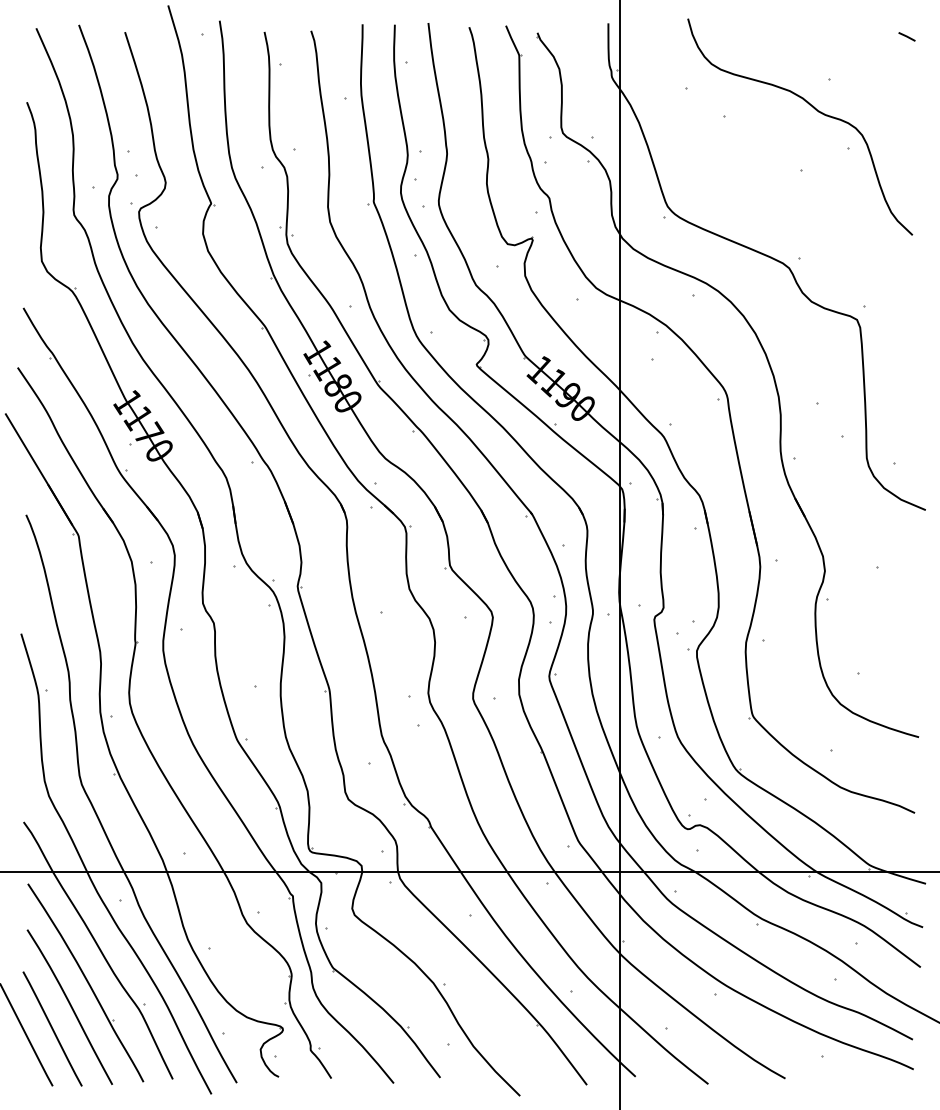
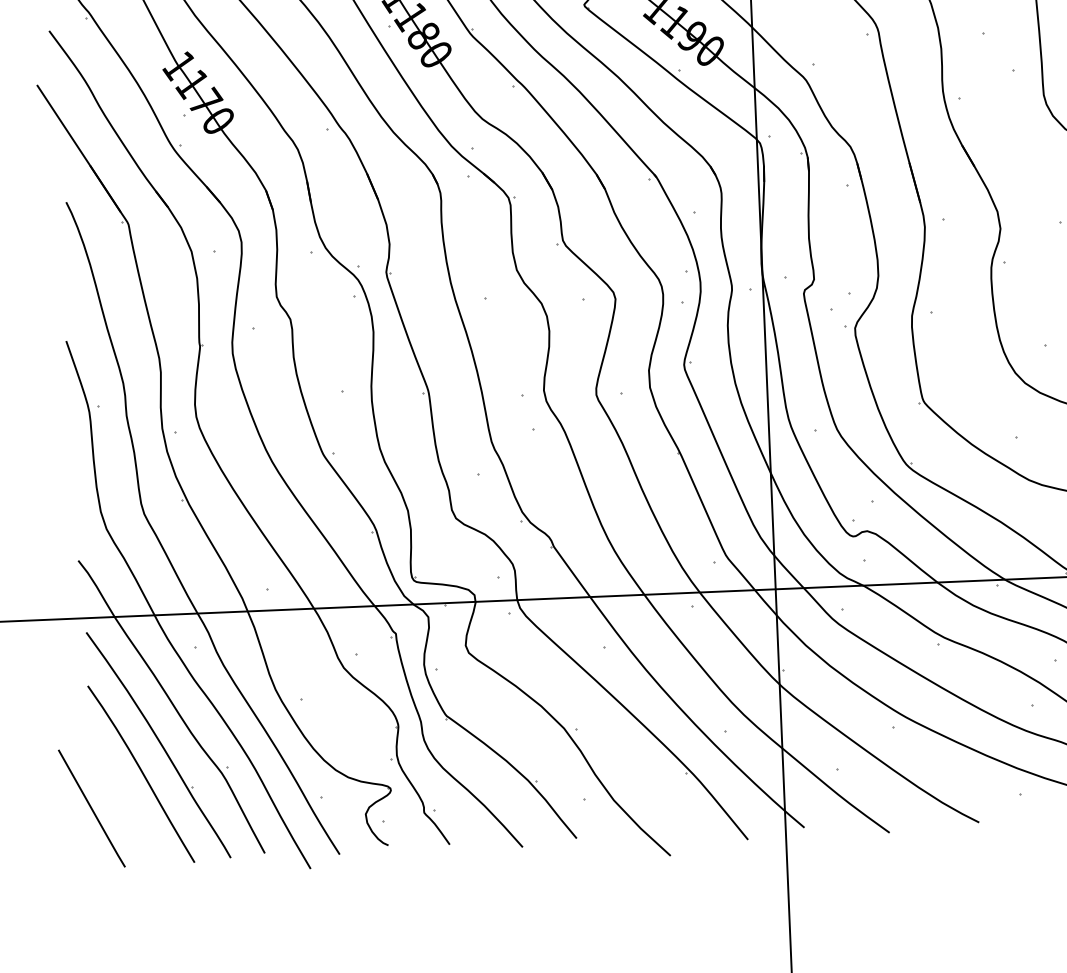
line: (52, 1028) -> (122, 799), removed

